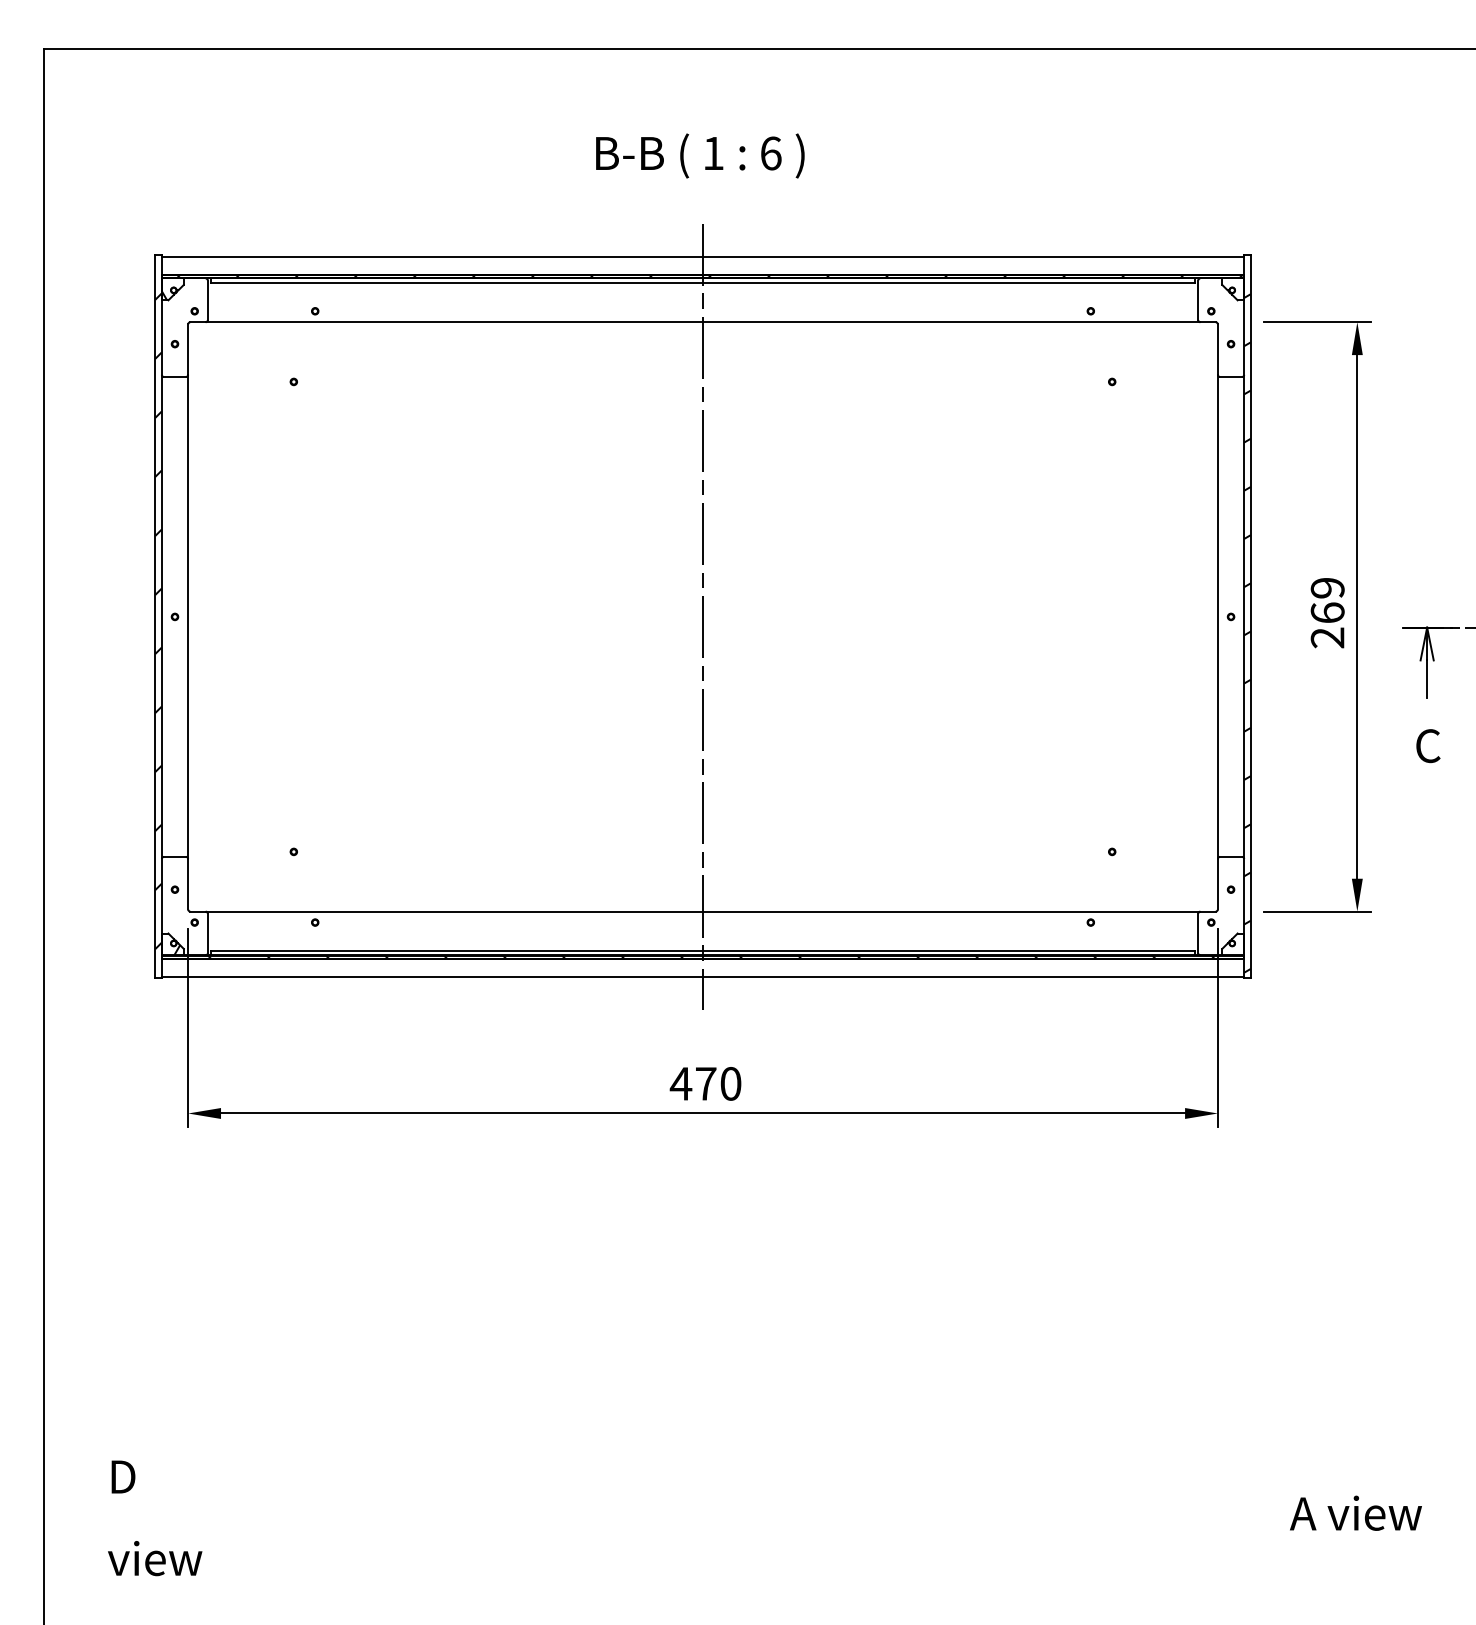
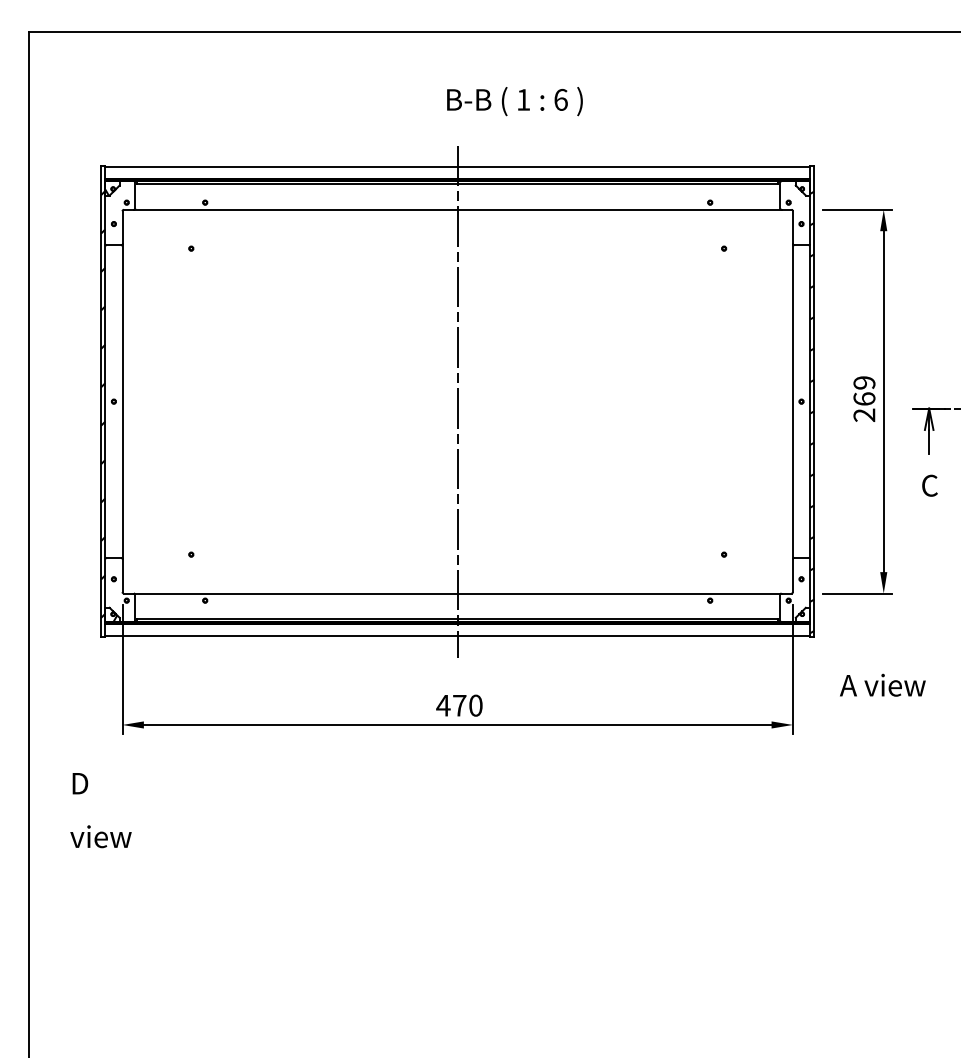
text: (699, 155) -> (514, 101), moved
text: (1355, 1512) -> (882, 684), moved
text: (154, 1518) -> (100, 810), moved

